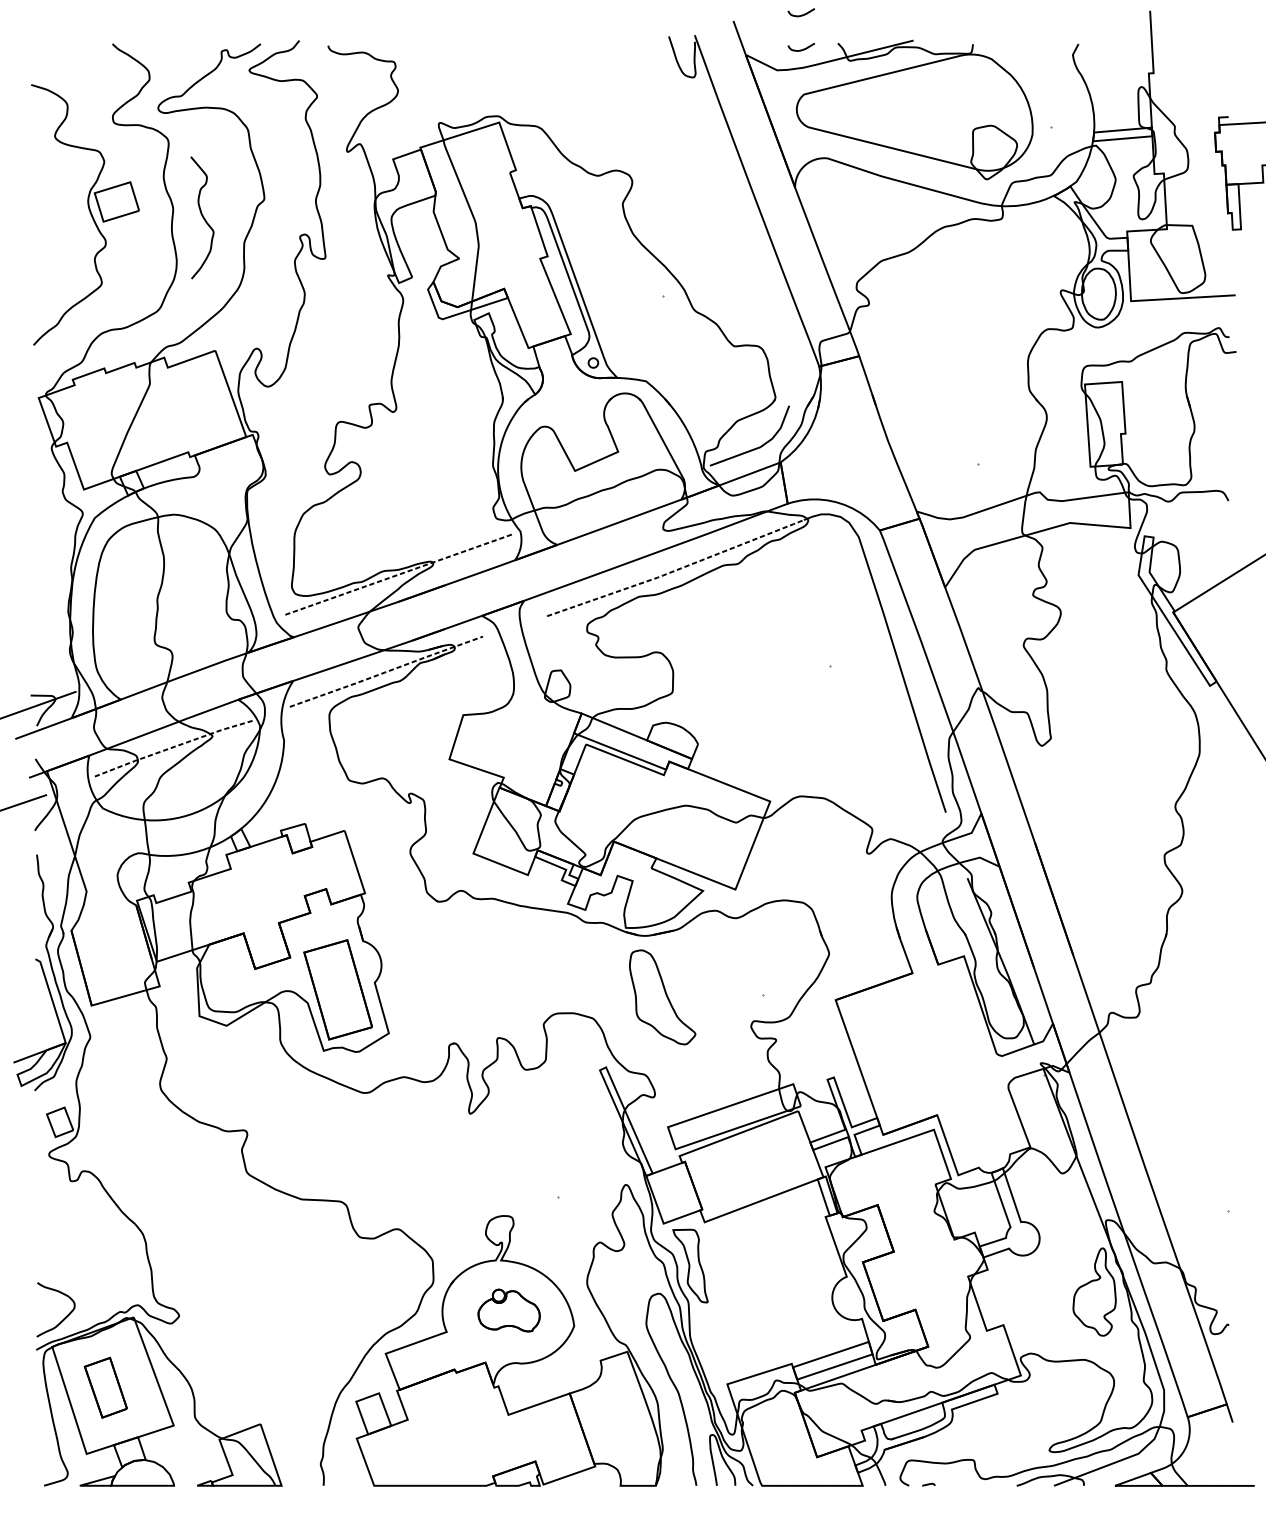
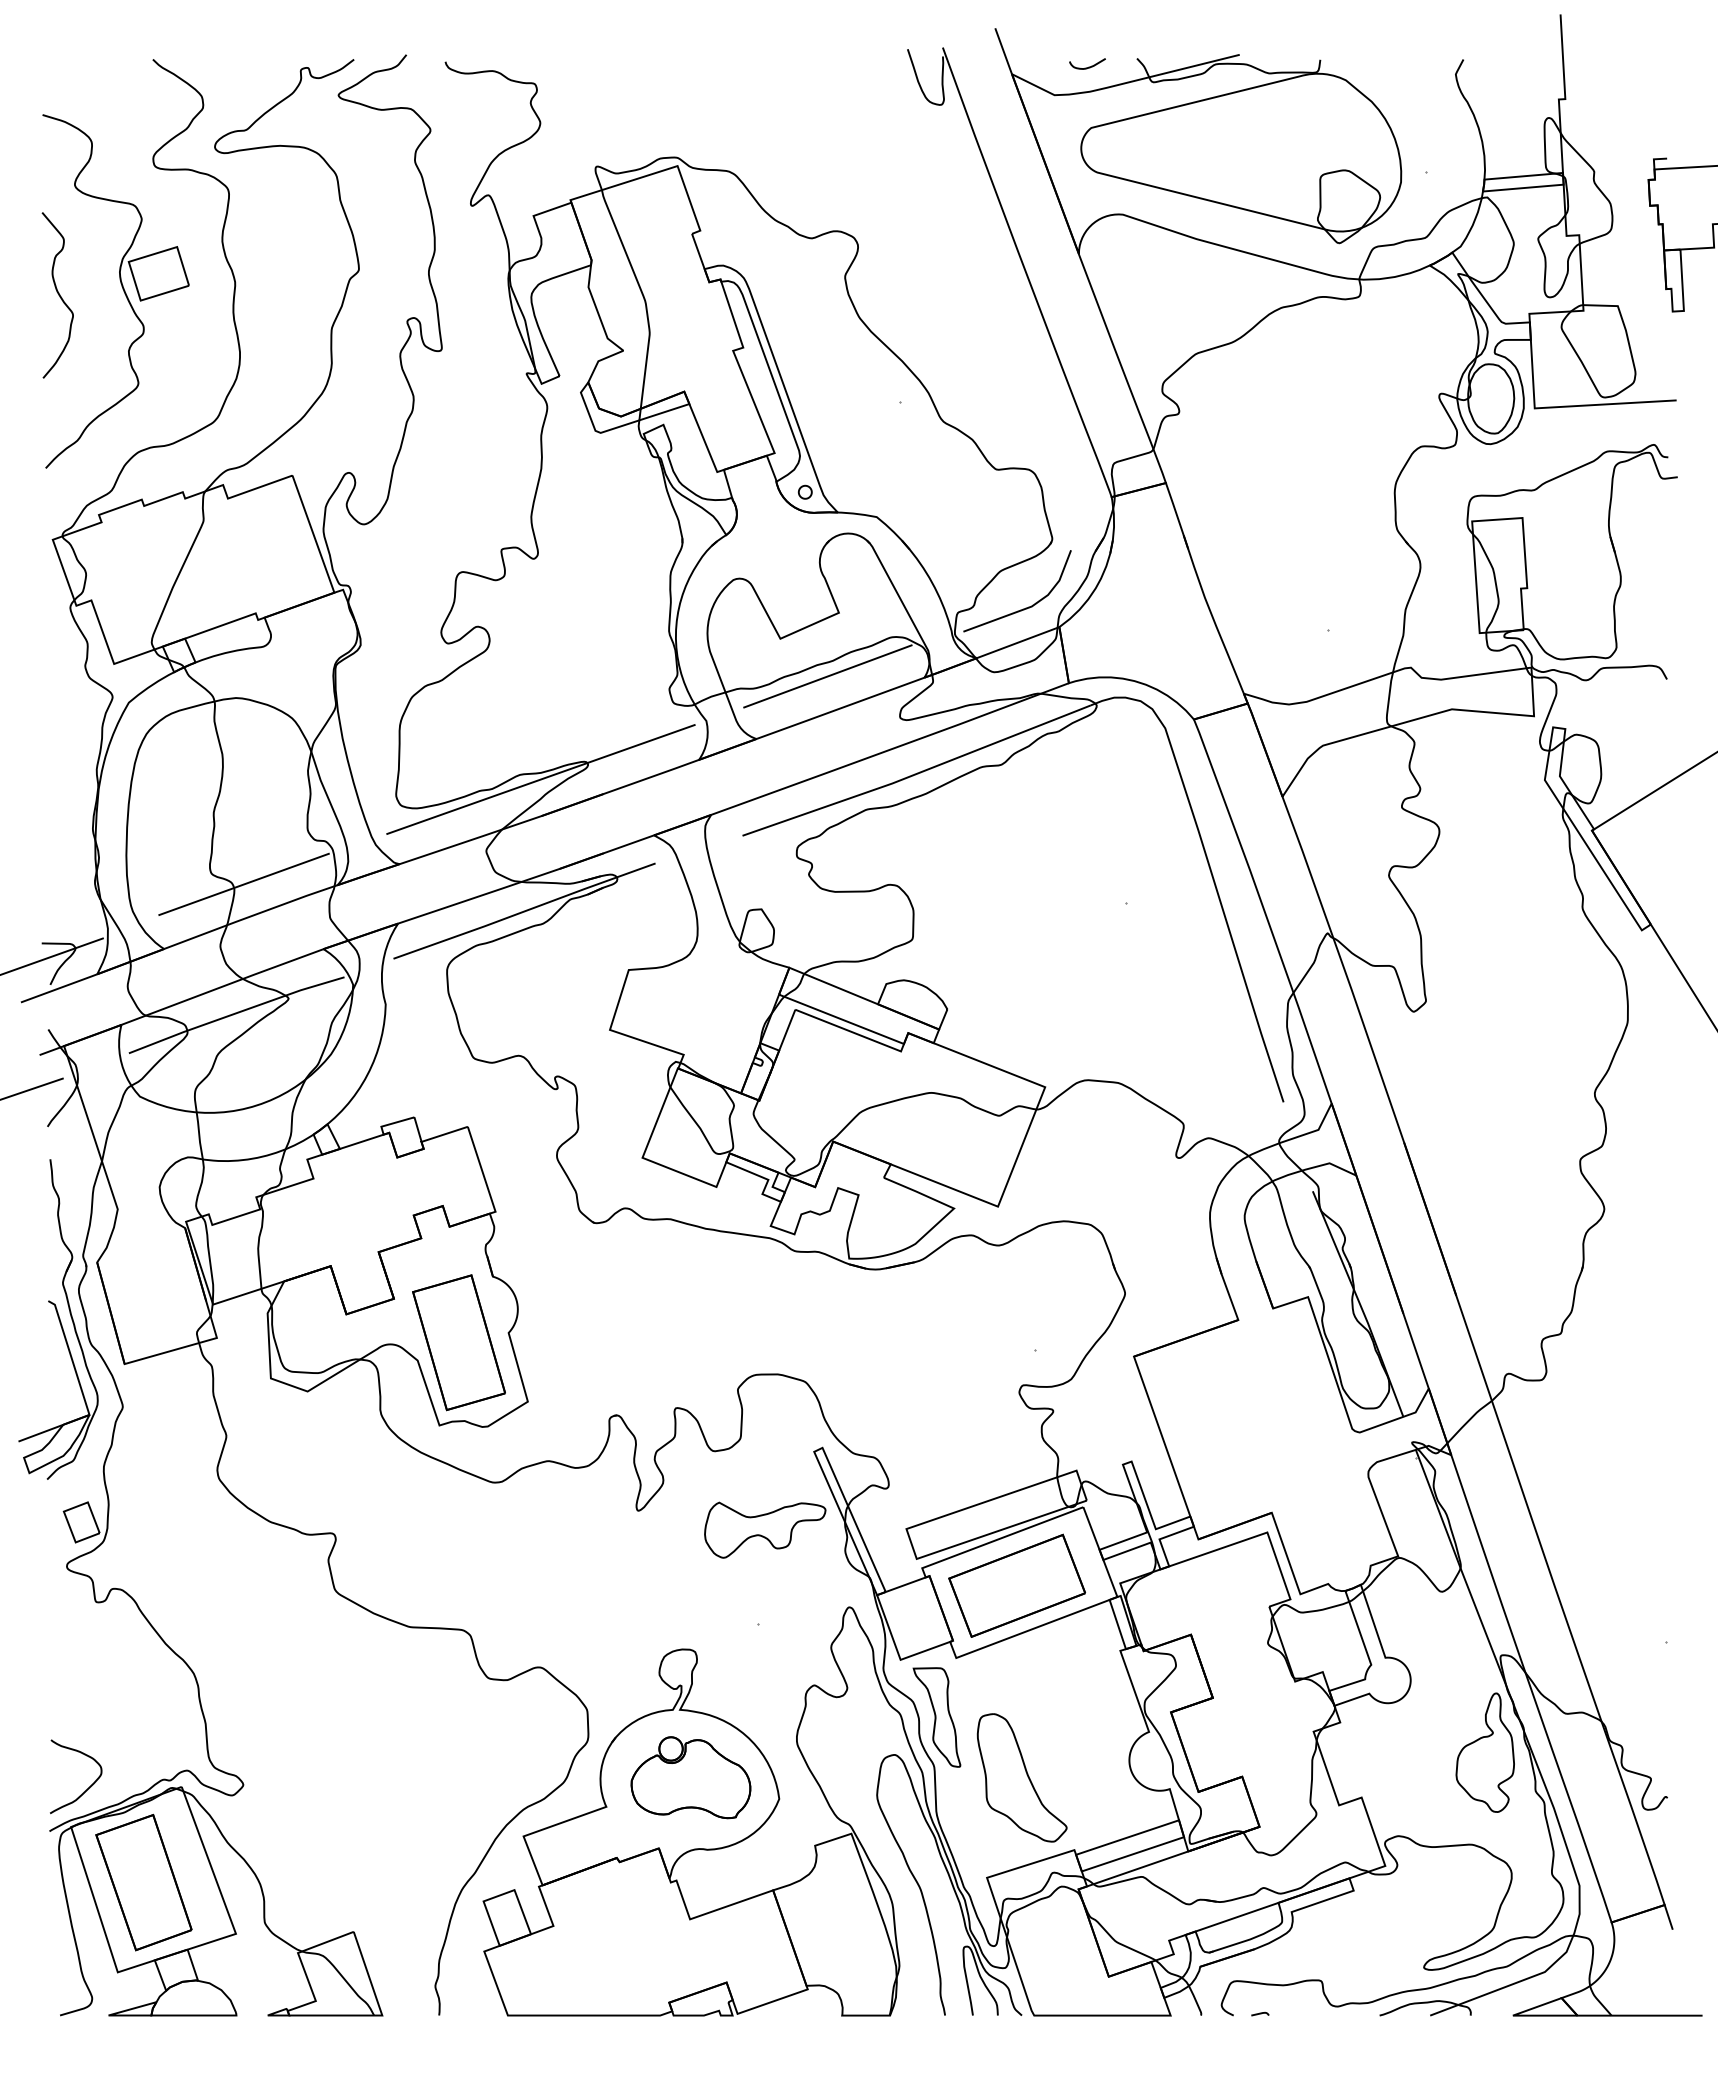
curve: (802, 14) -> (1088, 19), removed
curve: (202, 217) -> (58, 295), moved
line: (609, 498) -> (827, 676), added
line: (676, 570) -> (918, 773), dashed -> solid
line: (398, 574) -> (540, 779), dashed -> solid
line: (179, 652) -> (243, 884), added
line: (387, 672) -> (525, 911), dashed -> solid
line: (174, 747) -> (236, 1013), dashed -> solid
part: (662, 997) -> (1021, 1777), moved
part: (564, 1127) -> (765, 1529), added
part: (749, 1168) -> (1016, 1585), added
part: (508, 1310) -> (690, 1777), size x1.43
part: (105, 1387) -> (143, 1882), size x1.67

